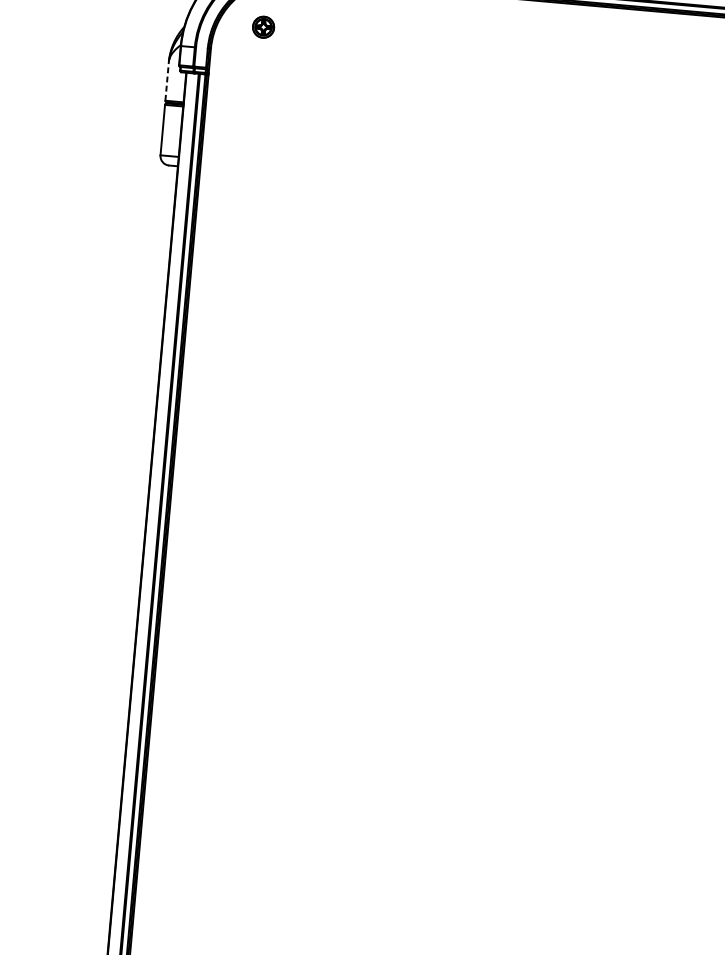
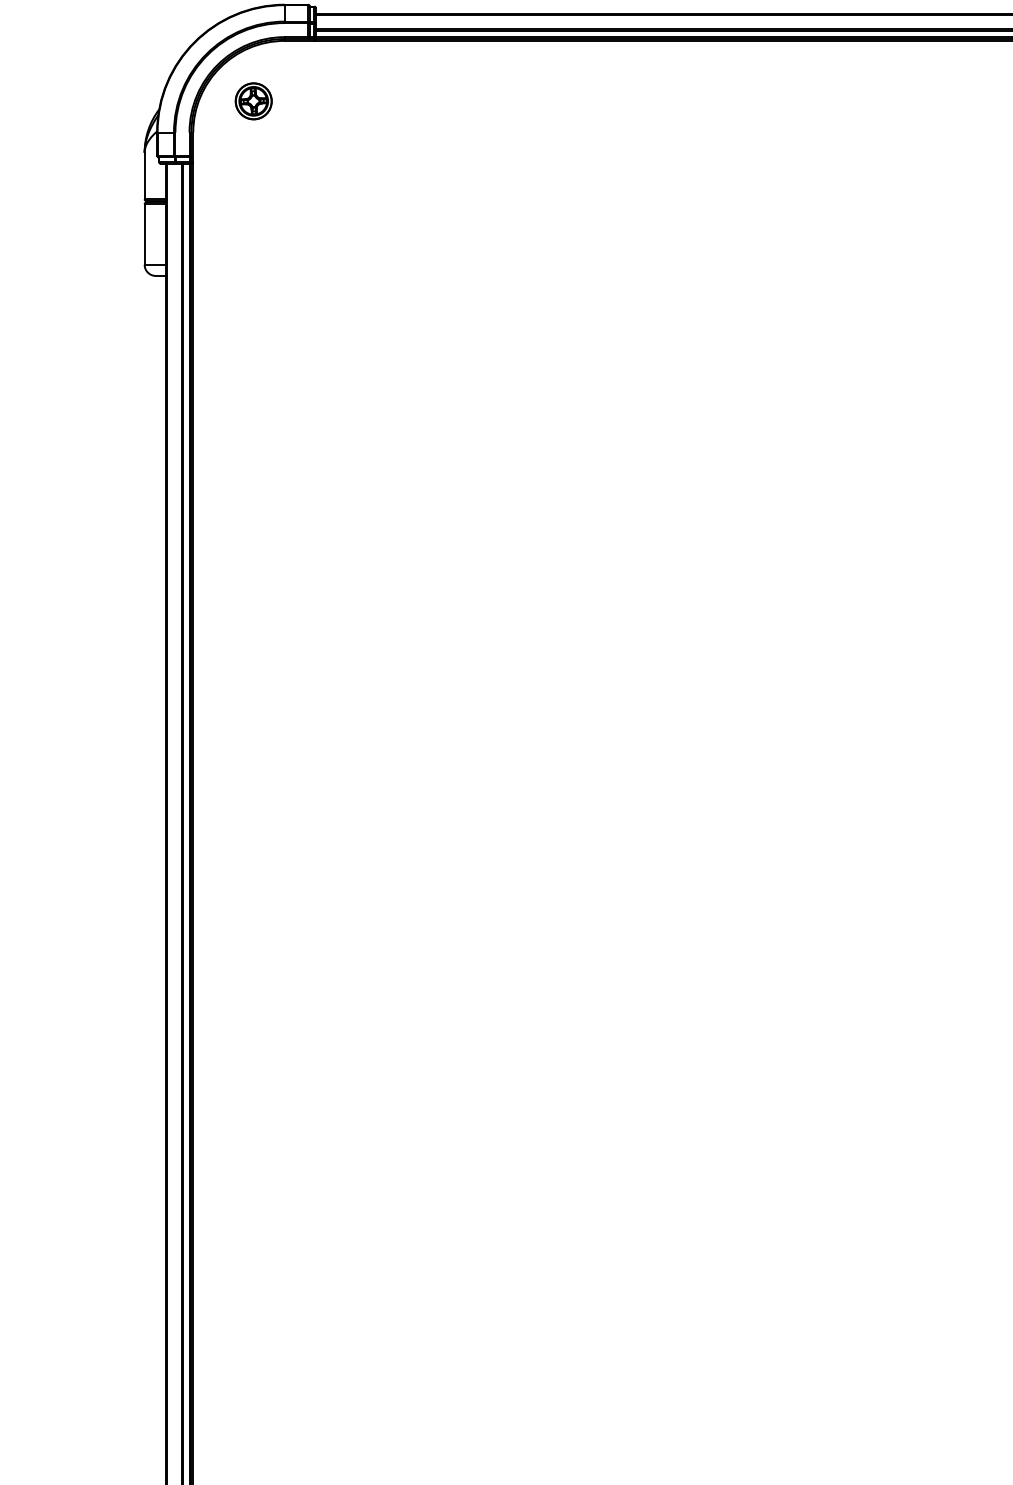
part: (263, 27) -> (253, 101), size x1.43
line: (167, 80) -> (144, 175), dashed -> solid

